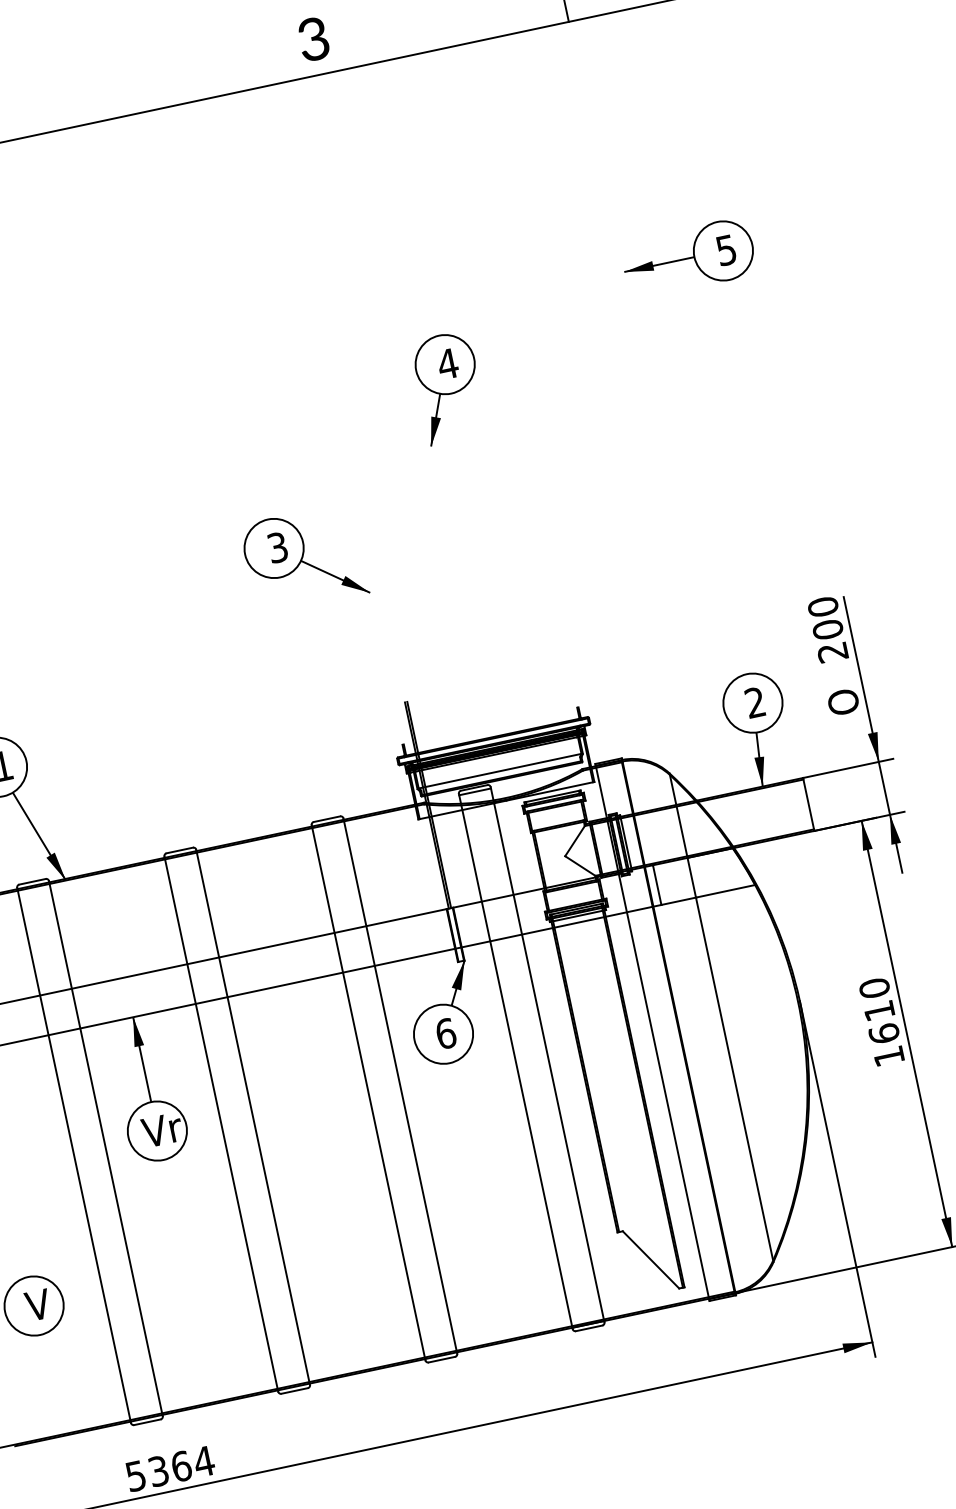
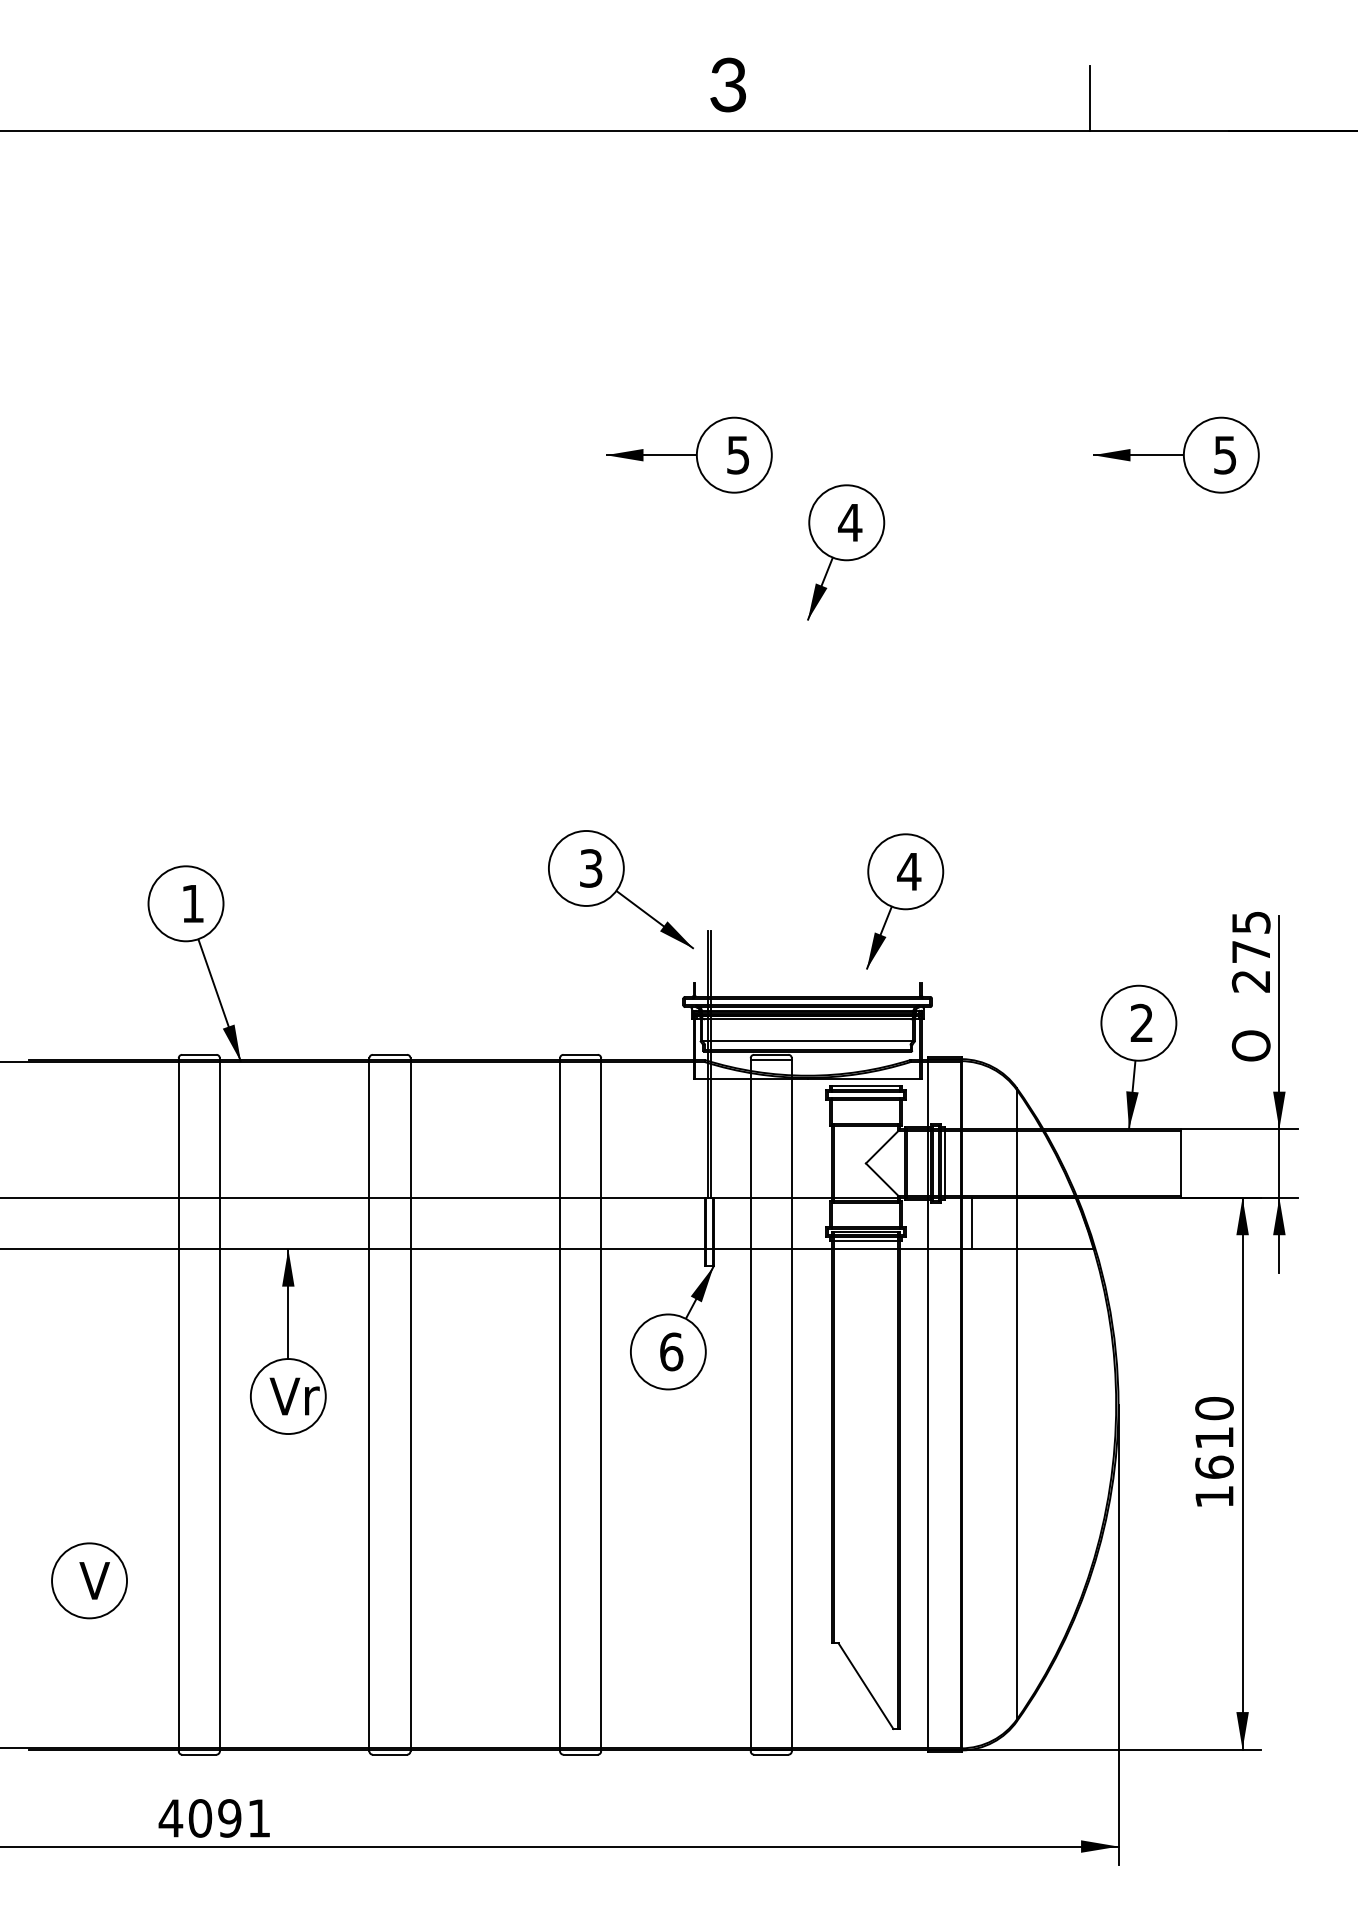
text: (312, 39) -> (727, 84), moved
part: (312, 337) -> (689, 454), added
part: (303, 559) -> (620, 889), moved
text: (825, 618) -> (1250, 937), 200 -> 275
part: (552, 647) -> (905, 901), added
text: (169, 1469) -> (214, 1818), 5364 -> 4091

